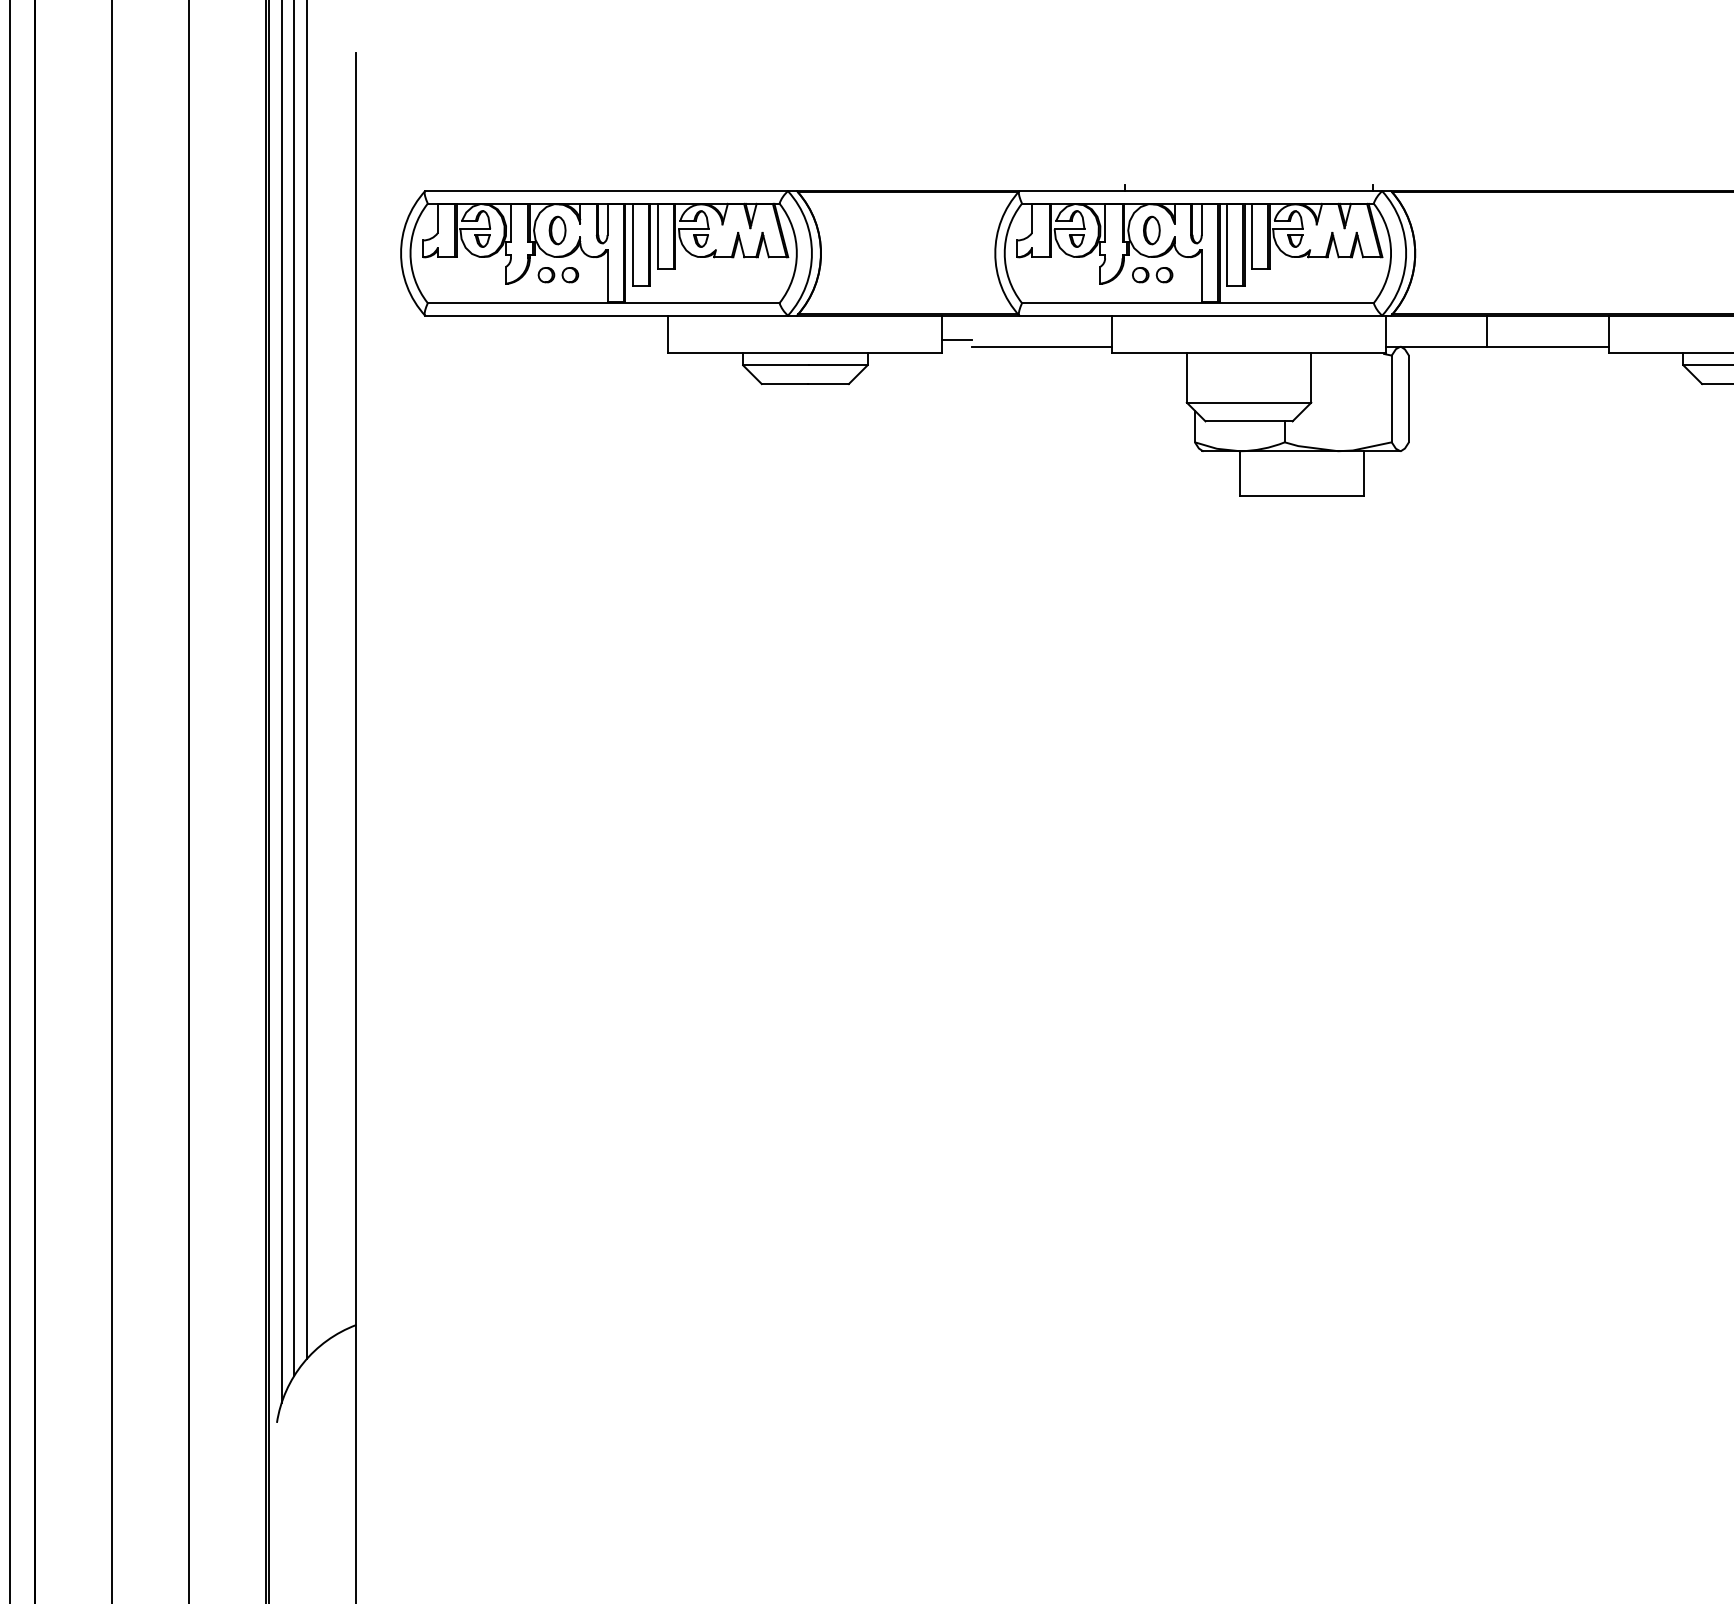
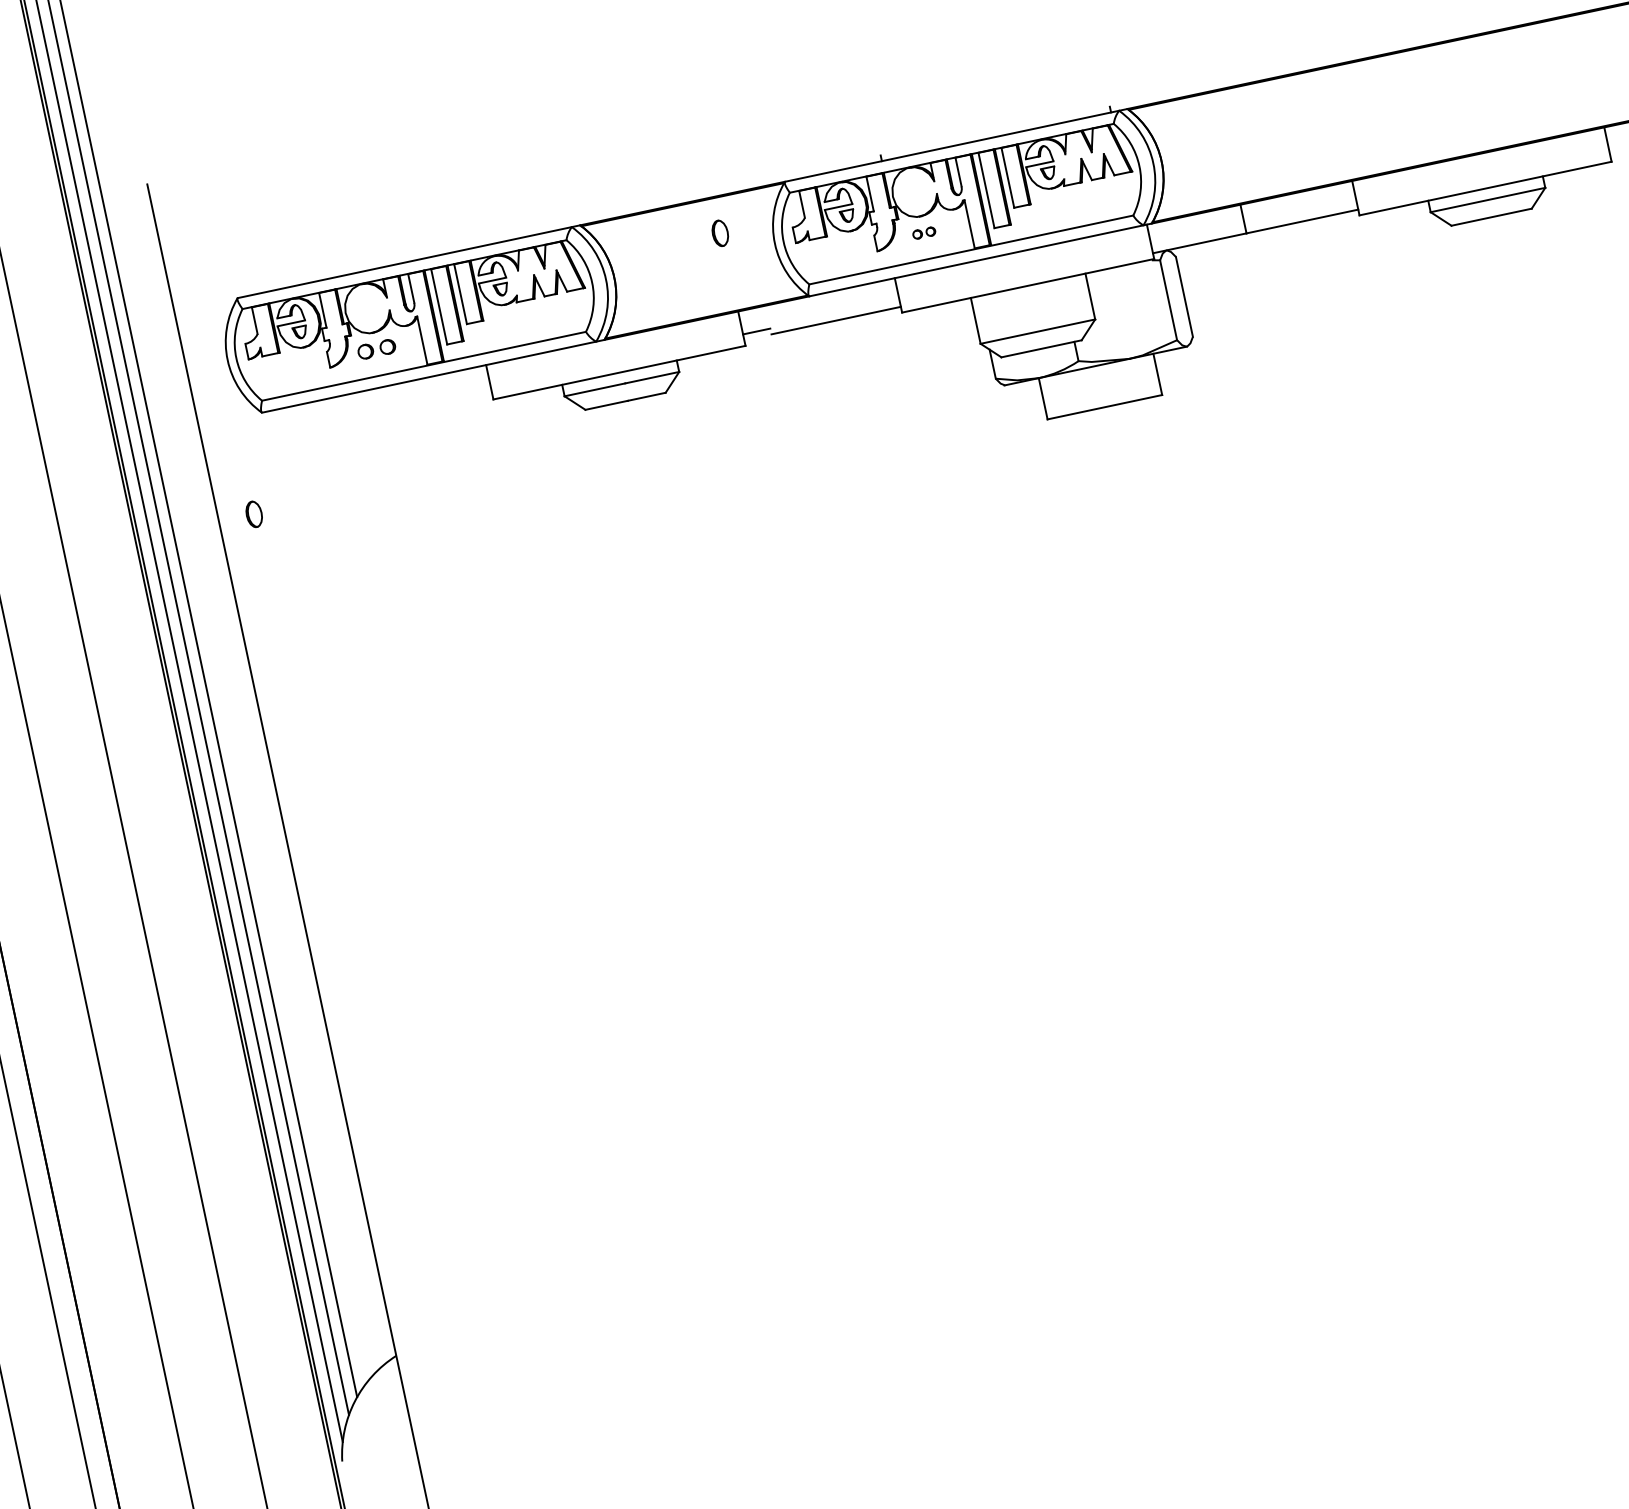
part: (557, 230) -> (254, 514), moved
part: (1151, 230) -> (720, 233), moved
part: (1152, 275) -> (924, 233), size x0.6

